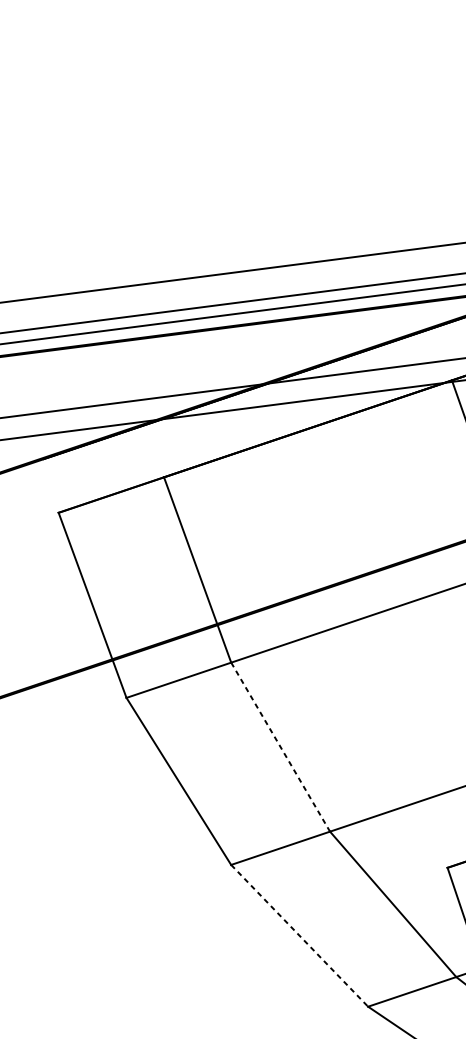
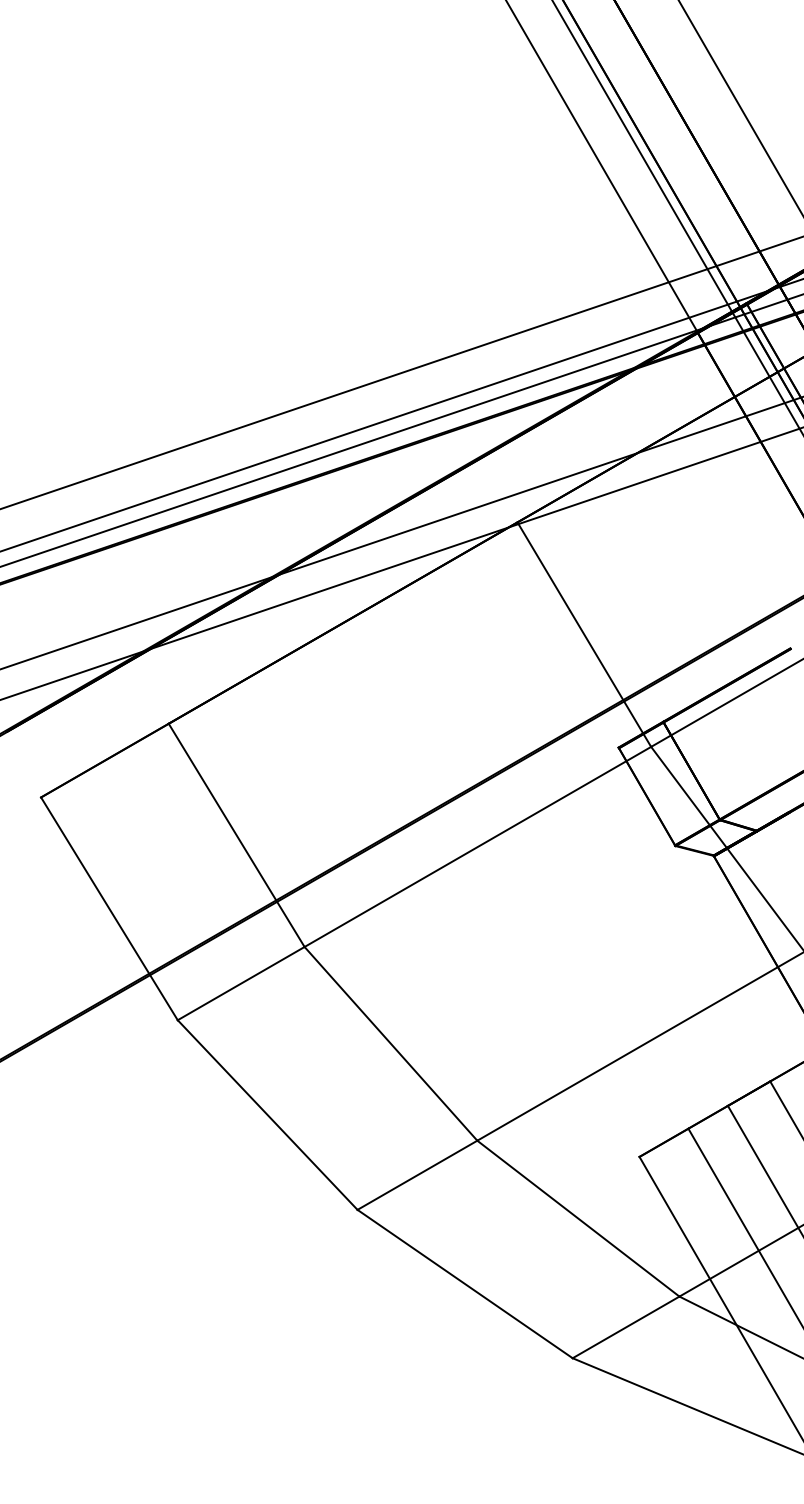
line: (280, 746) -> (390, 1043), dashed -> solid
line: (299, 936) -> (465, 1284), dashed -> solid

